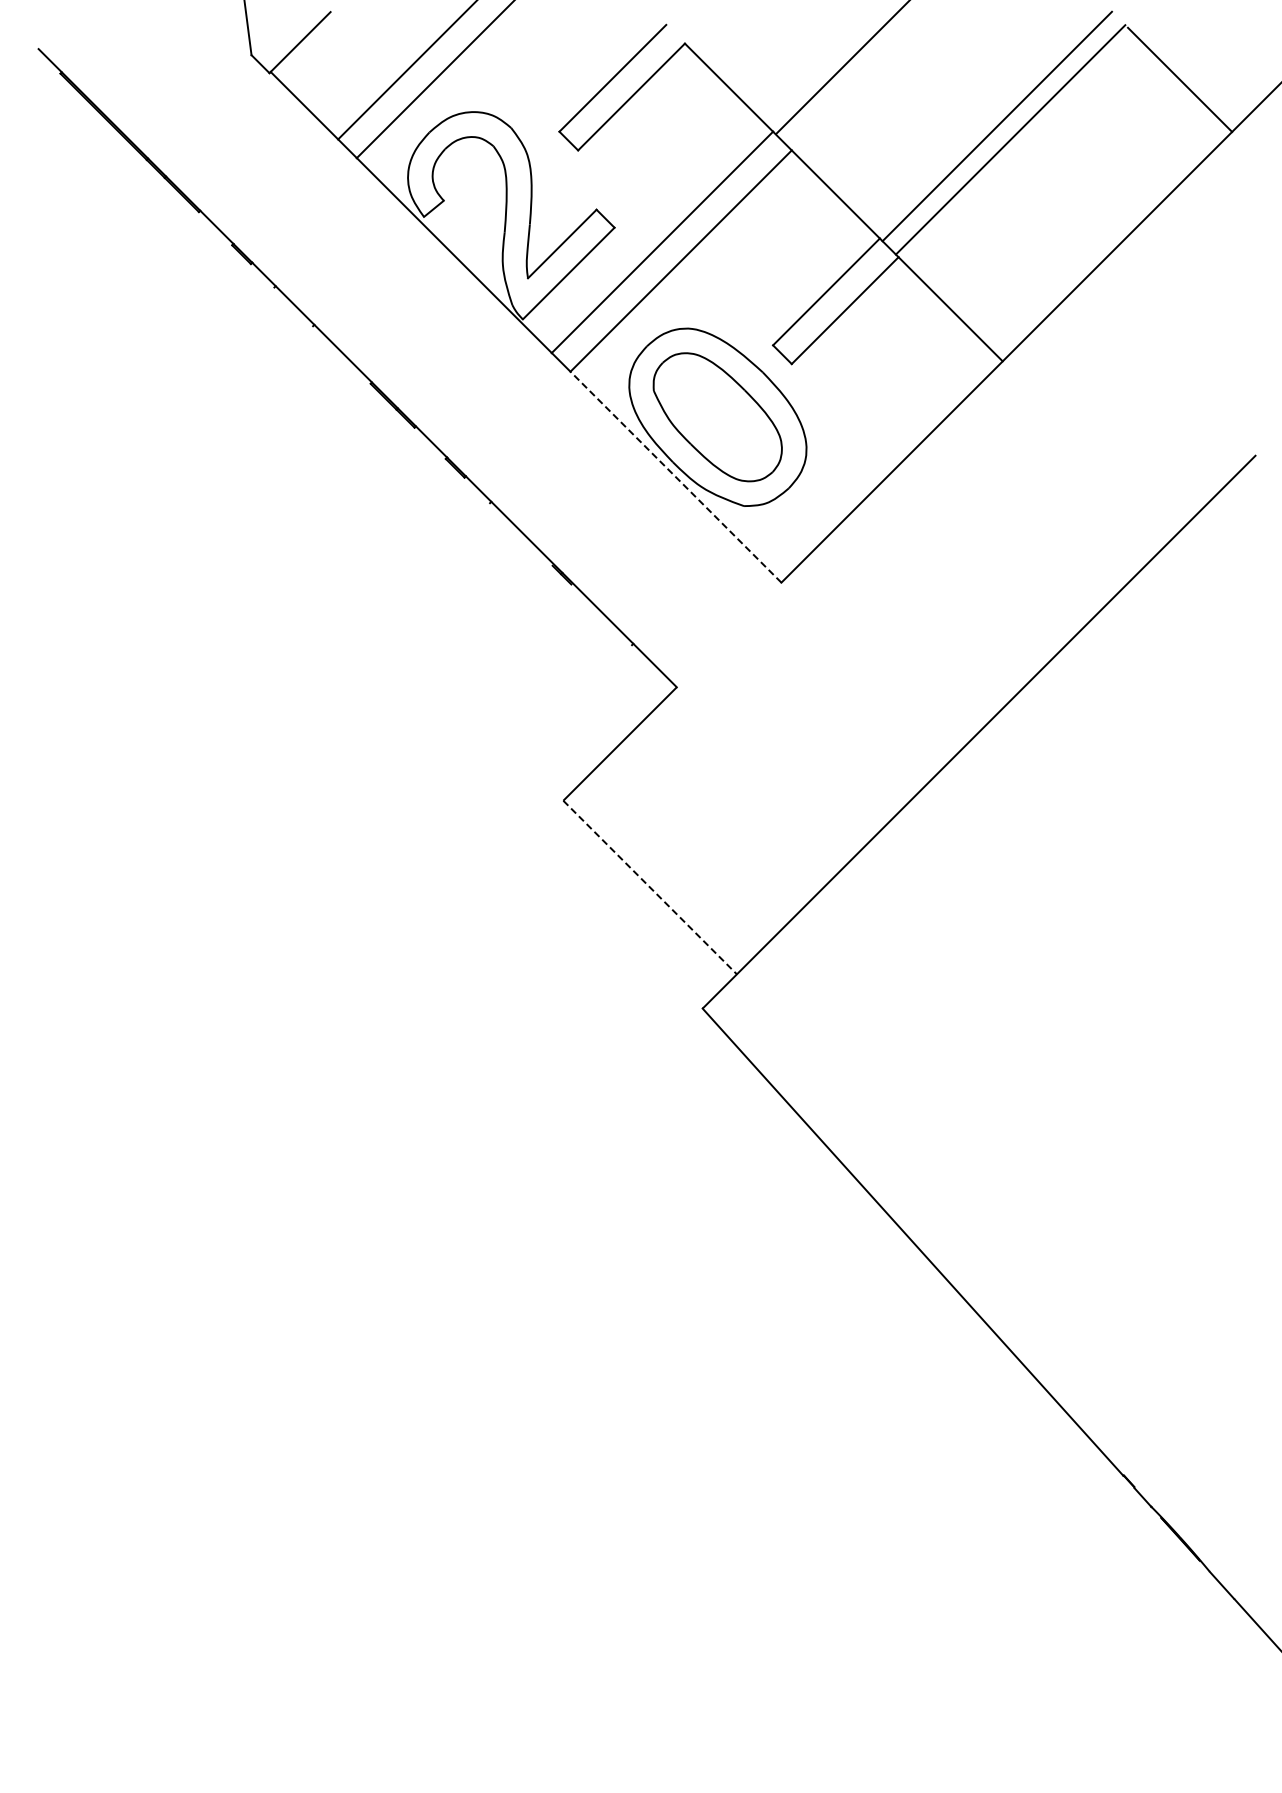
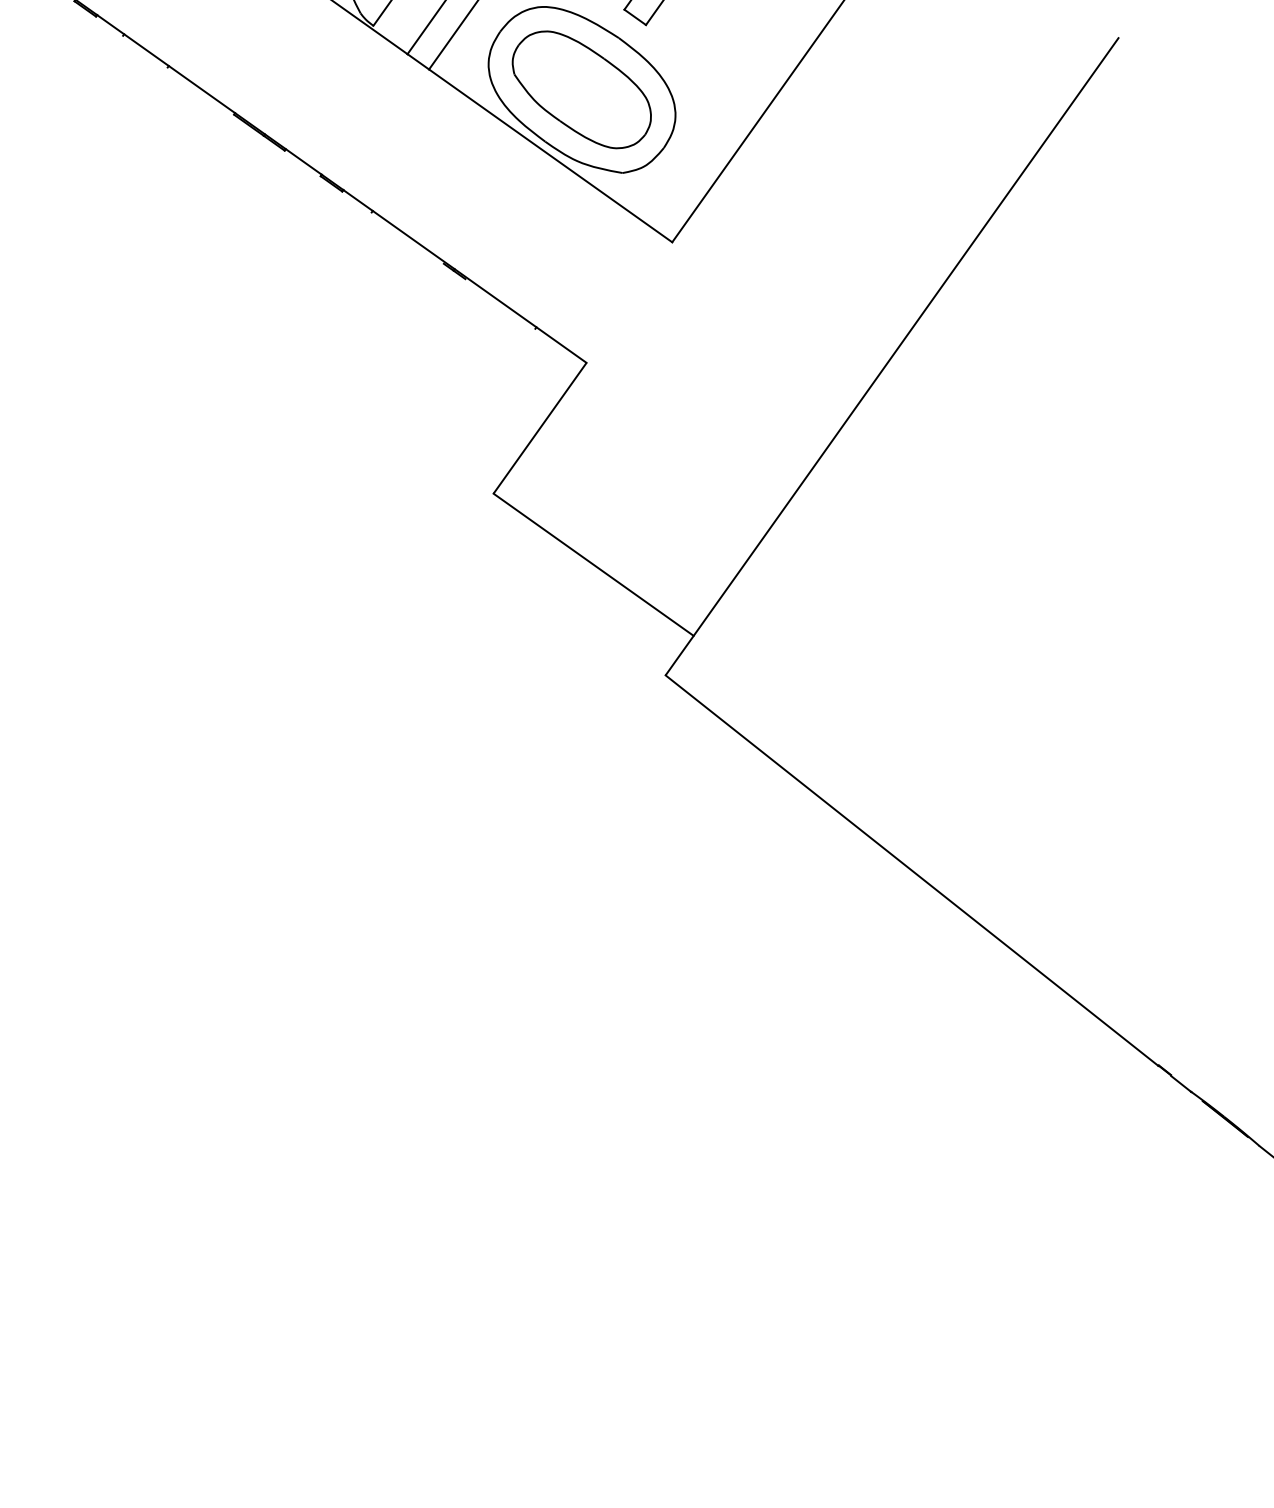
line: (675, 476) -> (550, 155), dashed -> solid
line: (650, 887) -> (593, 564), dashed -> solid

